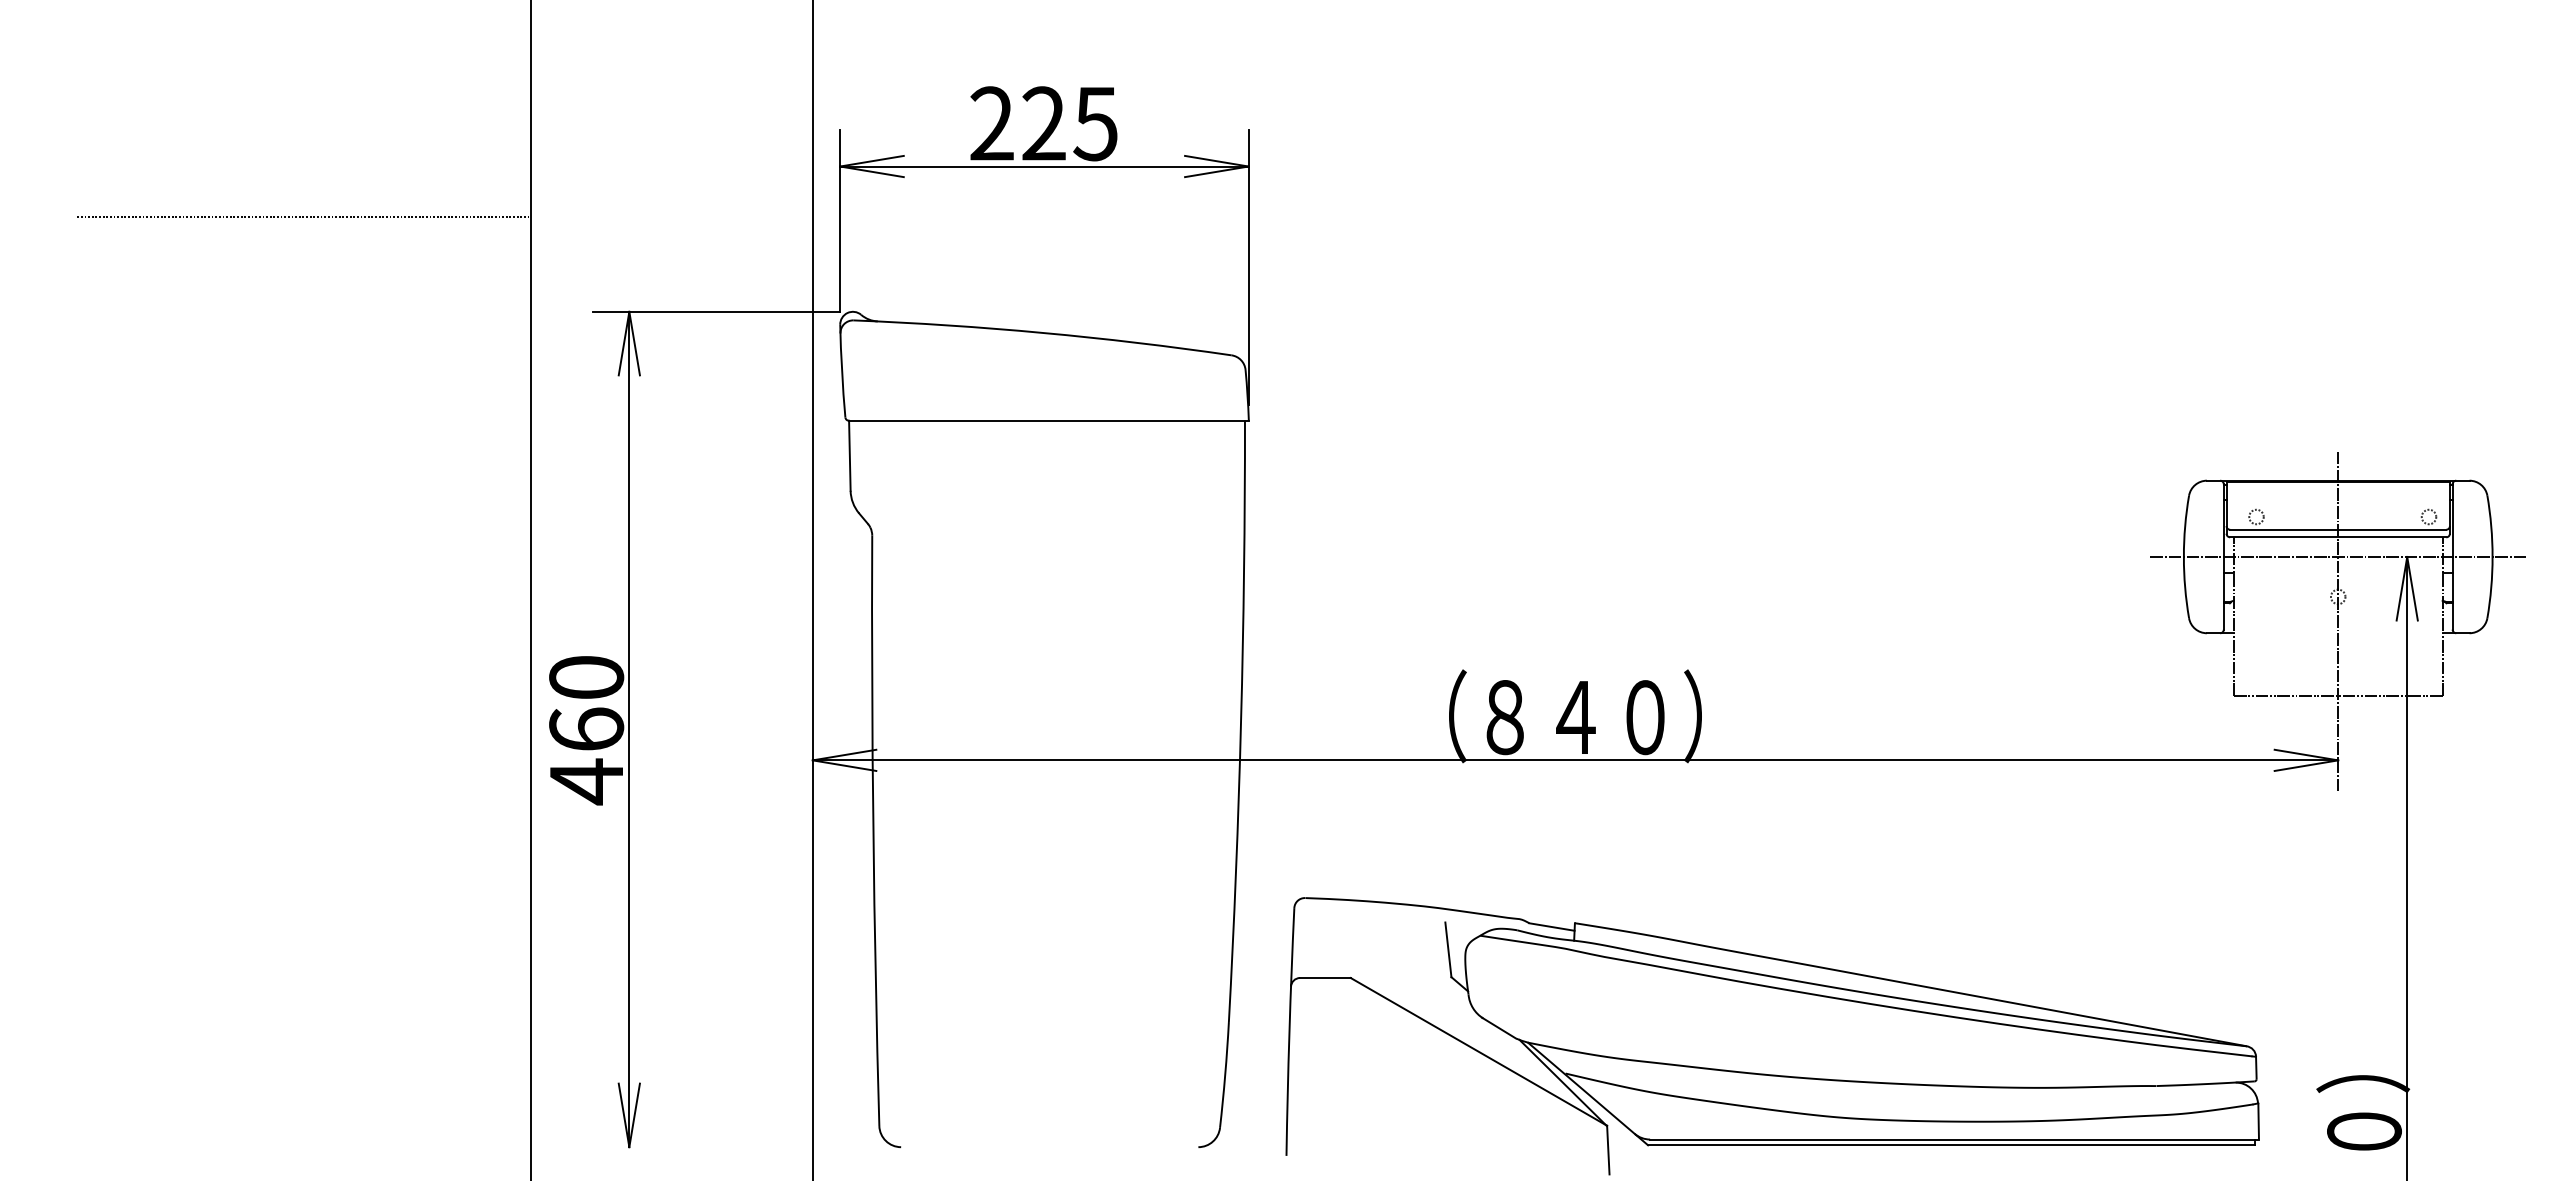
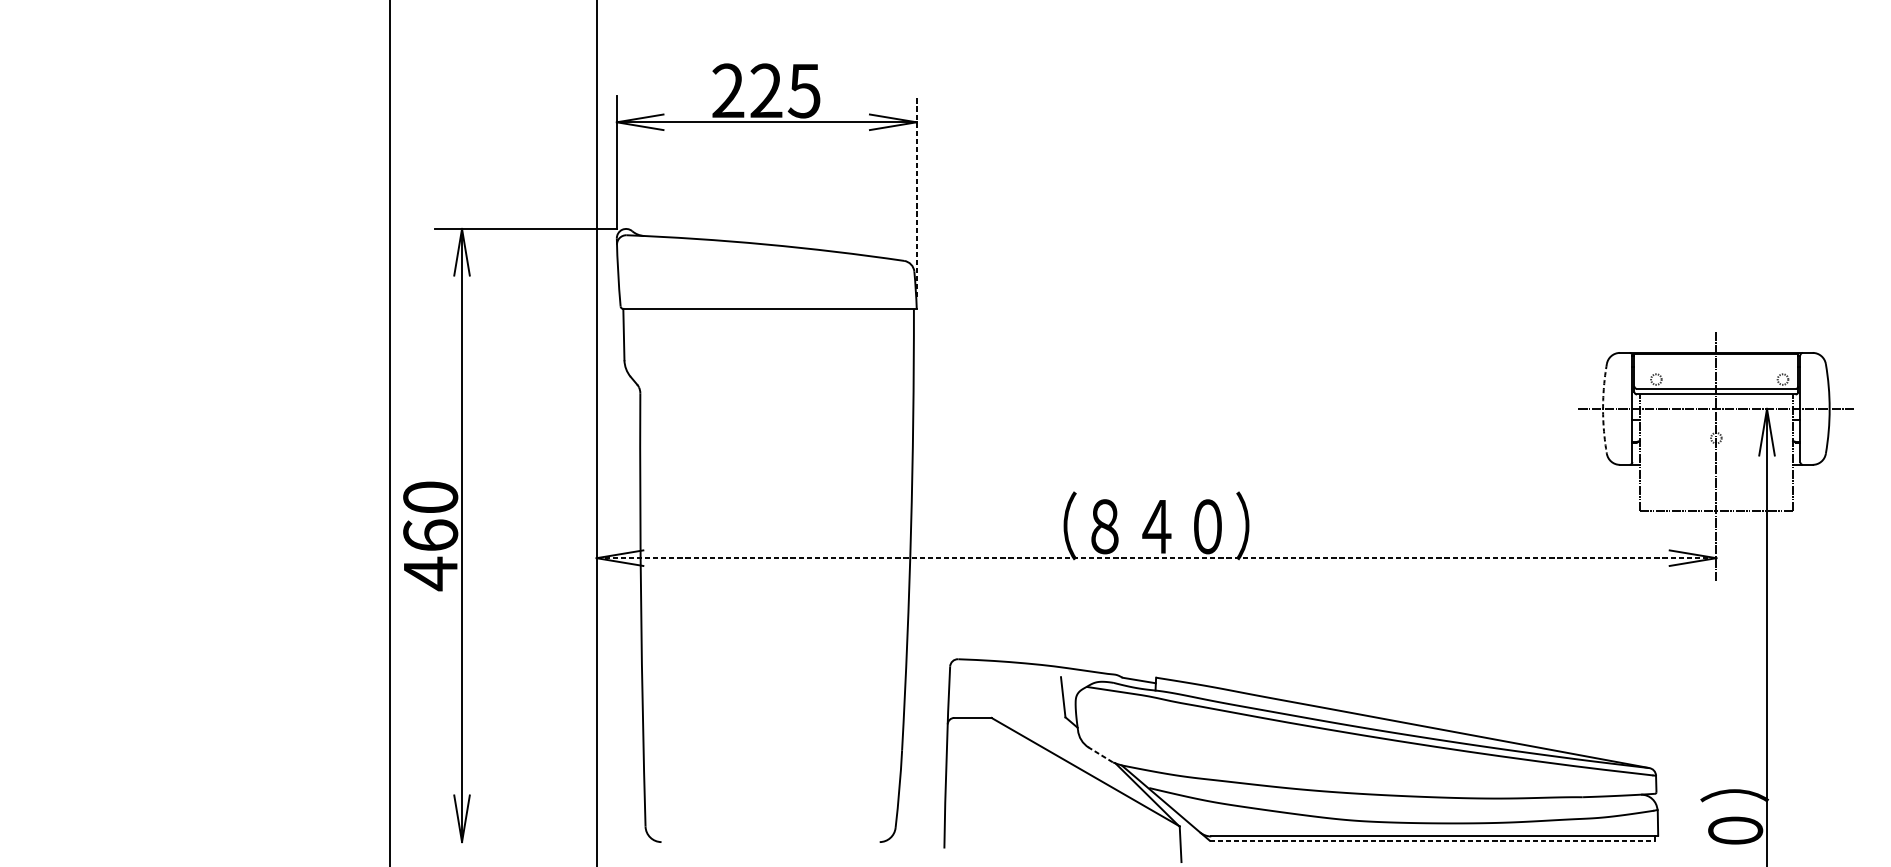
line: (304, 217) -> (223, 159), removed
line: (1248, 267) -> (916, 196), solid -> dashed
arc: (2183, 556) -> (1602, 408), solid -> dashed
line: (1575, 760) -> (1156, 558), solid -> dashed
line: (1499, 1028) -> (1100, 754), solid -> dashed
line: (1951, 1145) -> (1432, 840), solid -> dashed

